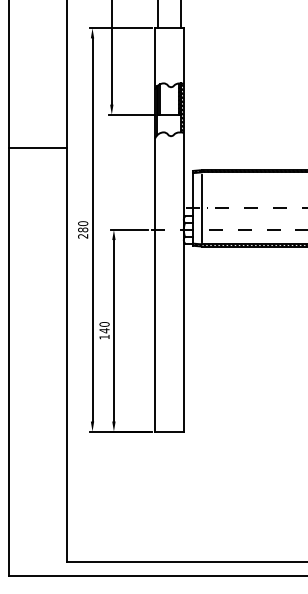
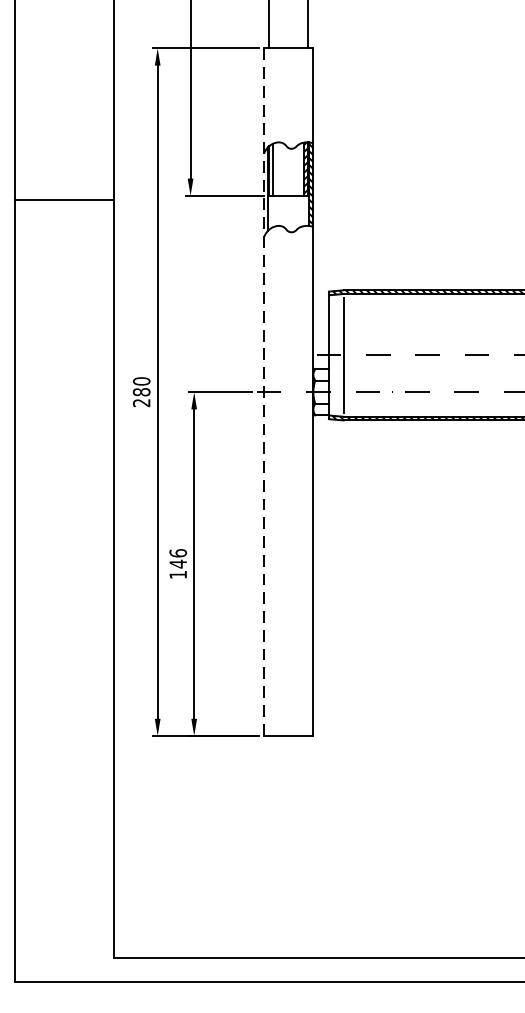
line: (37, 148) -> (63, 200), moved
line: (155, 229) -> (265, 391), solid -> dashed
text: (104, 324) -> (178, 553), 140 -> 146

